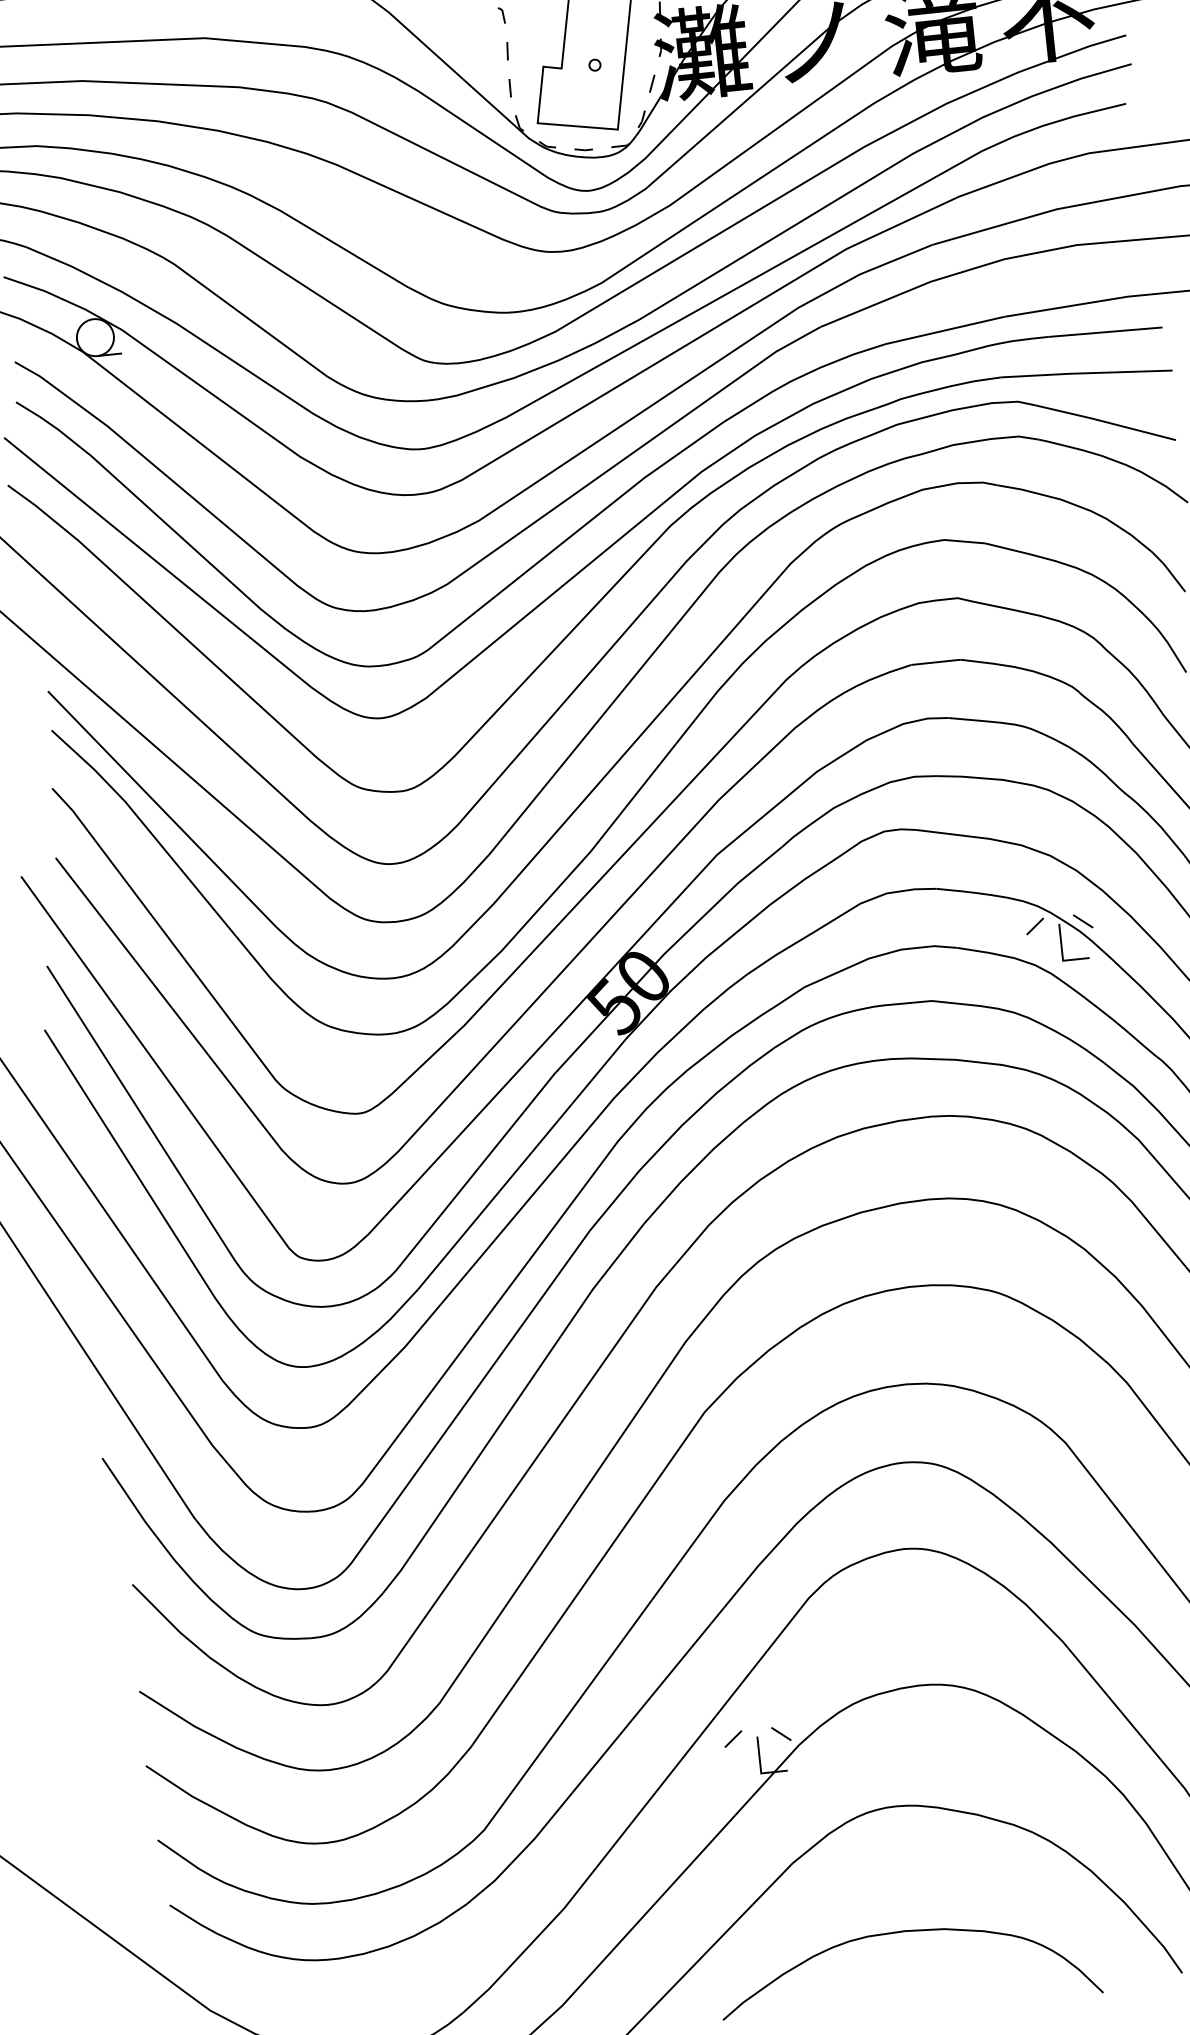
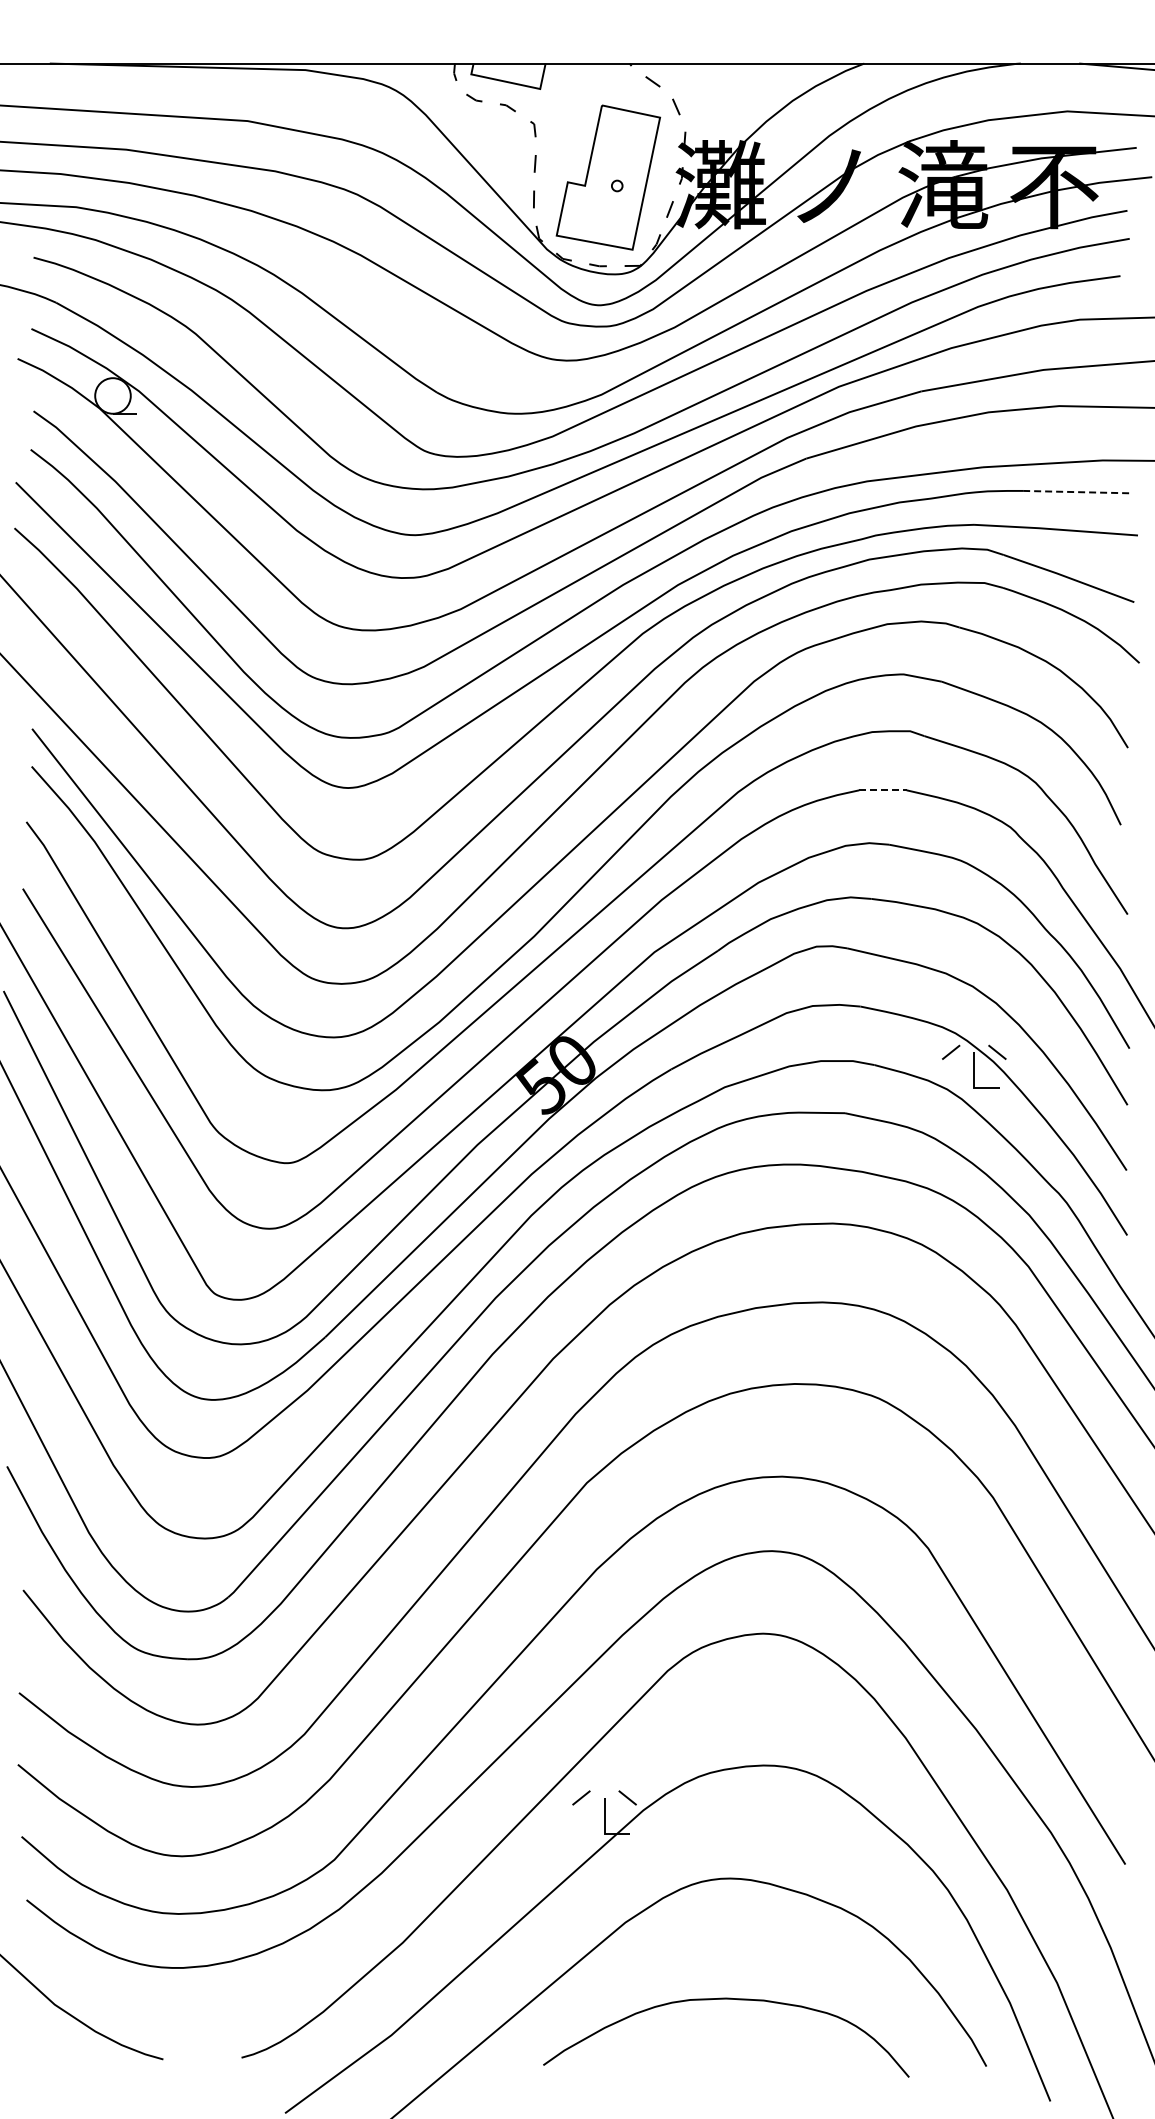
line: (1105, 332) -> (1077, 492), solid -> dashed
line: (935, 662) -> (882, 790), solid -> dashed

